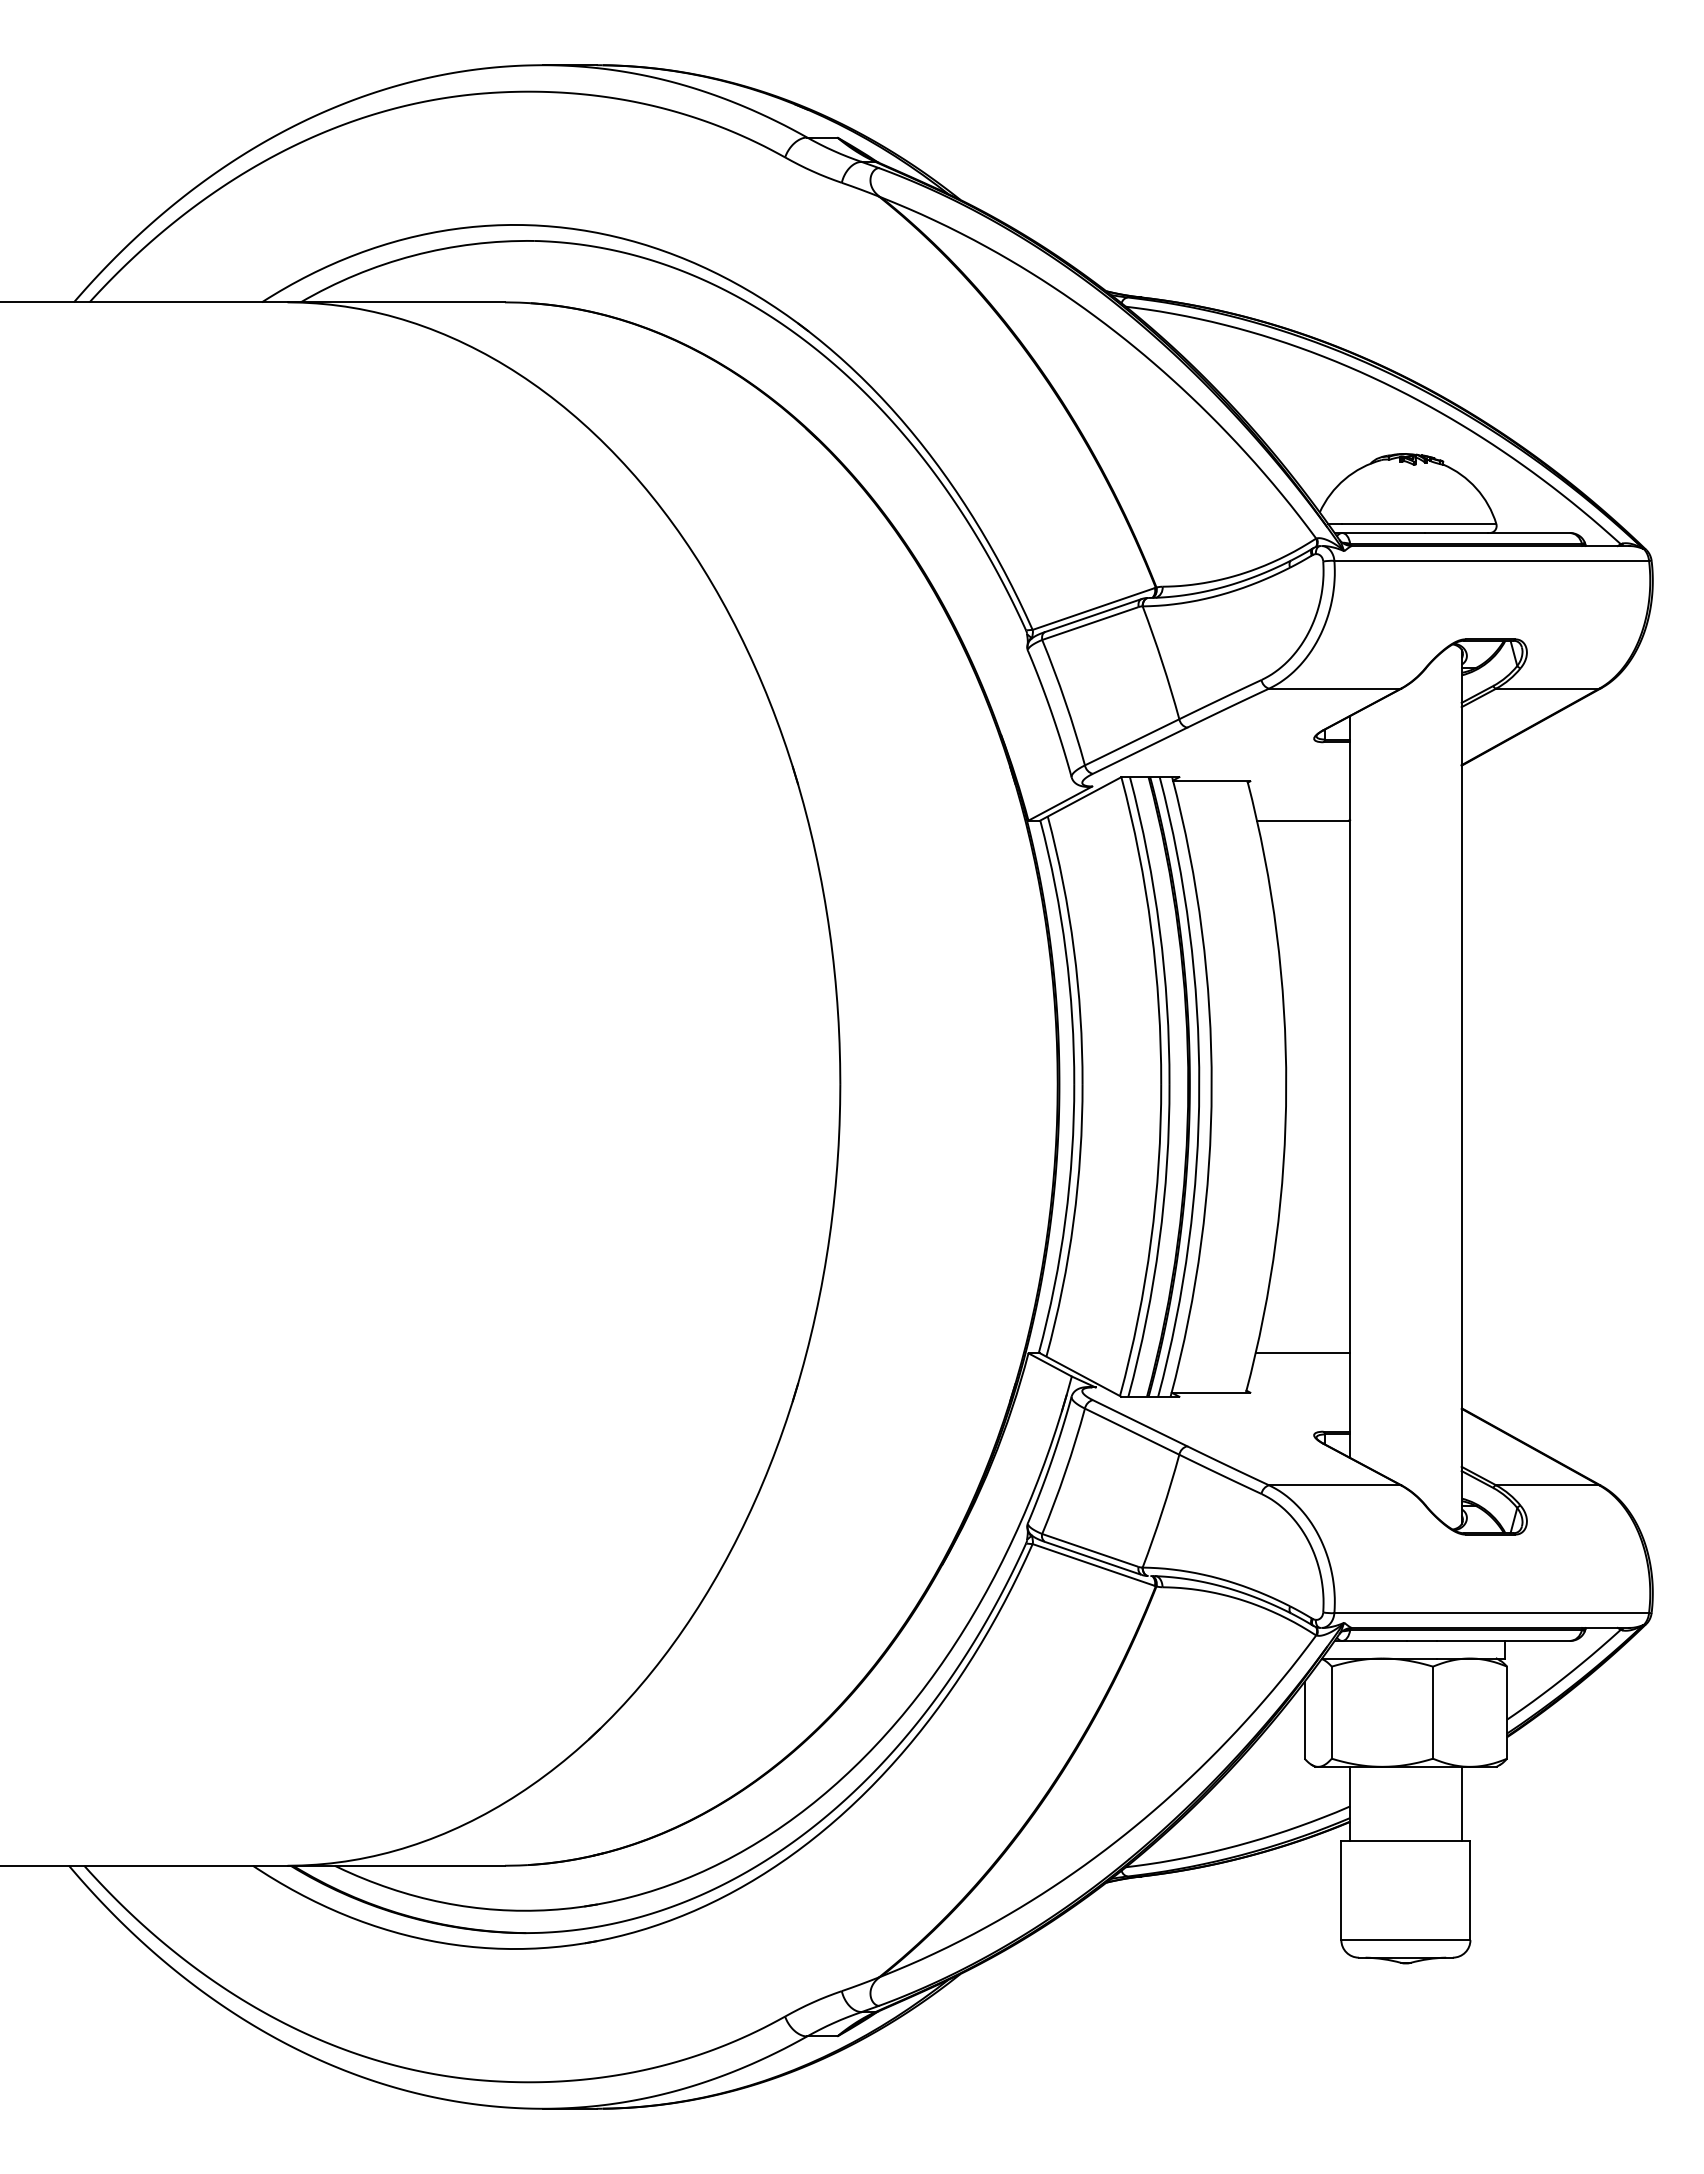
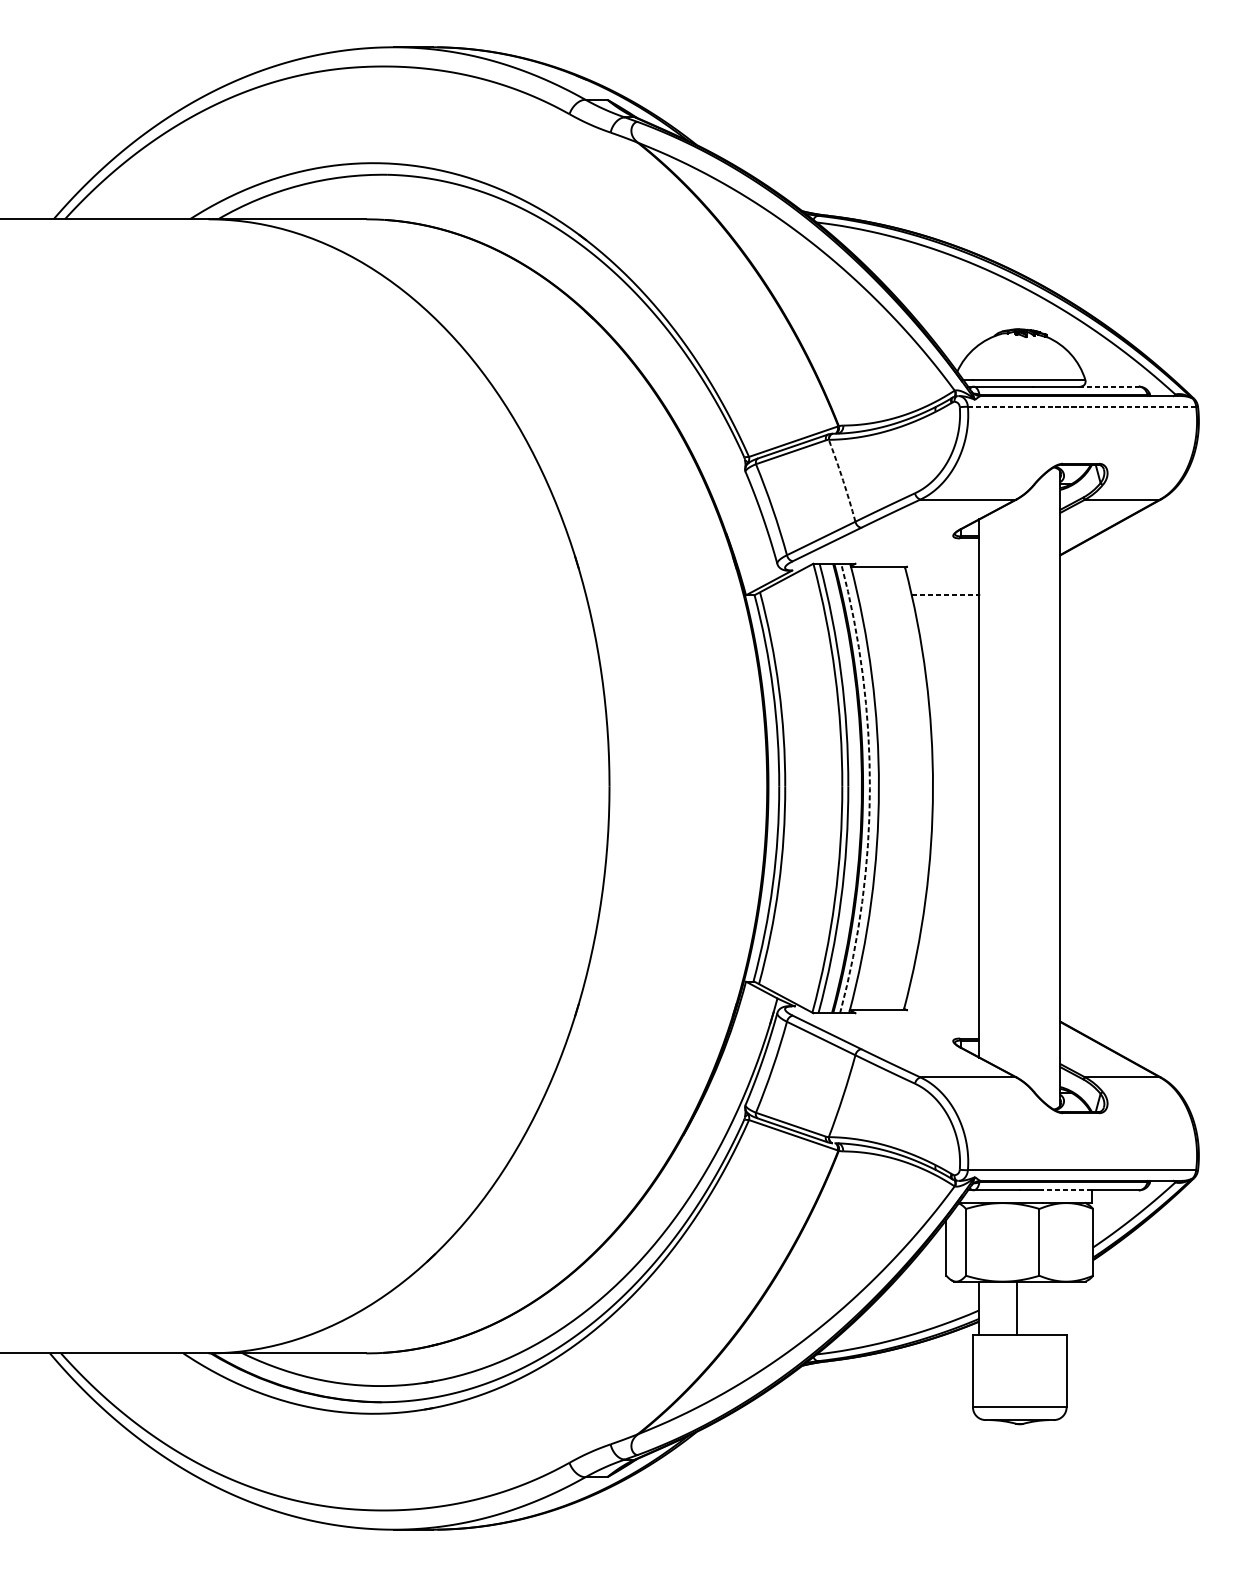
line: (1529, 533) -> (1109, 386), solid -> dashed
line: (1491, 560) -> (1081, 406), solid -> dashed
arc: (1162, 662) -> (843, 480), solid -> dashed
line: (1302, 820) -> (944, 595), solid -> dashed
arc: (1199, 1087) -> (870, 788), solid -> dashed
line: (1302, 1353) -> (944, 981), removed
line: (1470, 1640) -> (1066, 1190), solid -> dashed
line: (1461, 1803) -> (1016, 1308), moved

